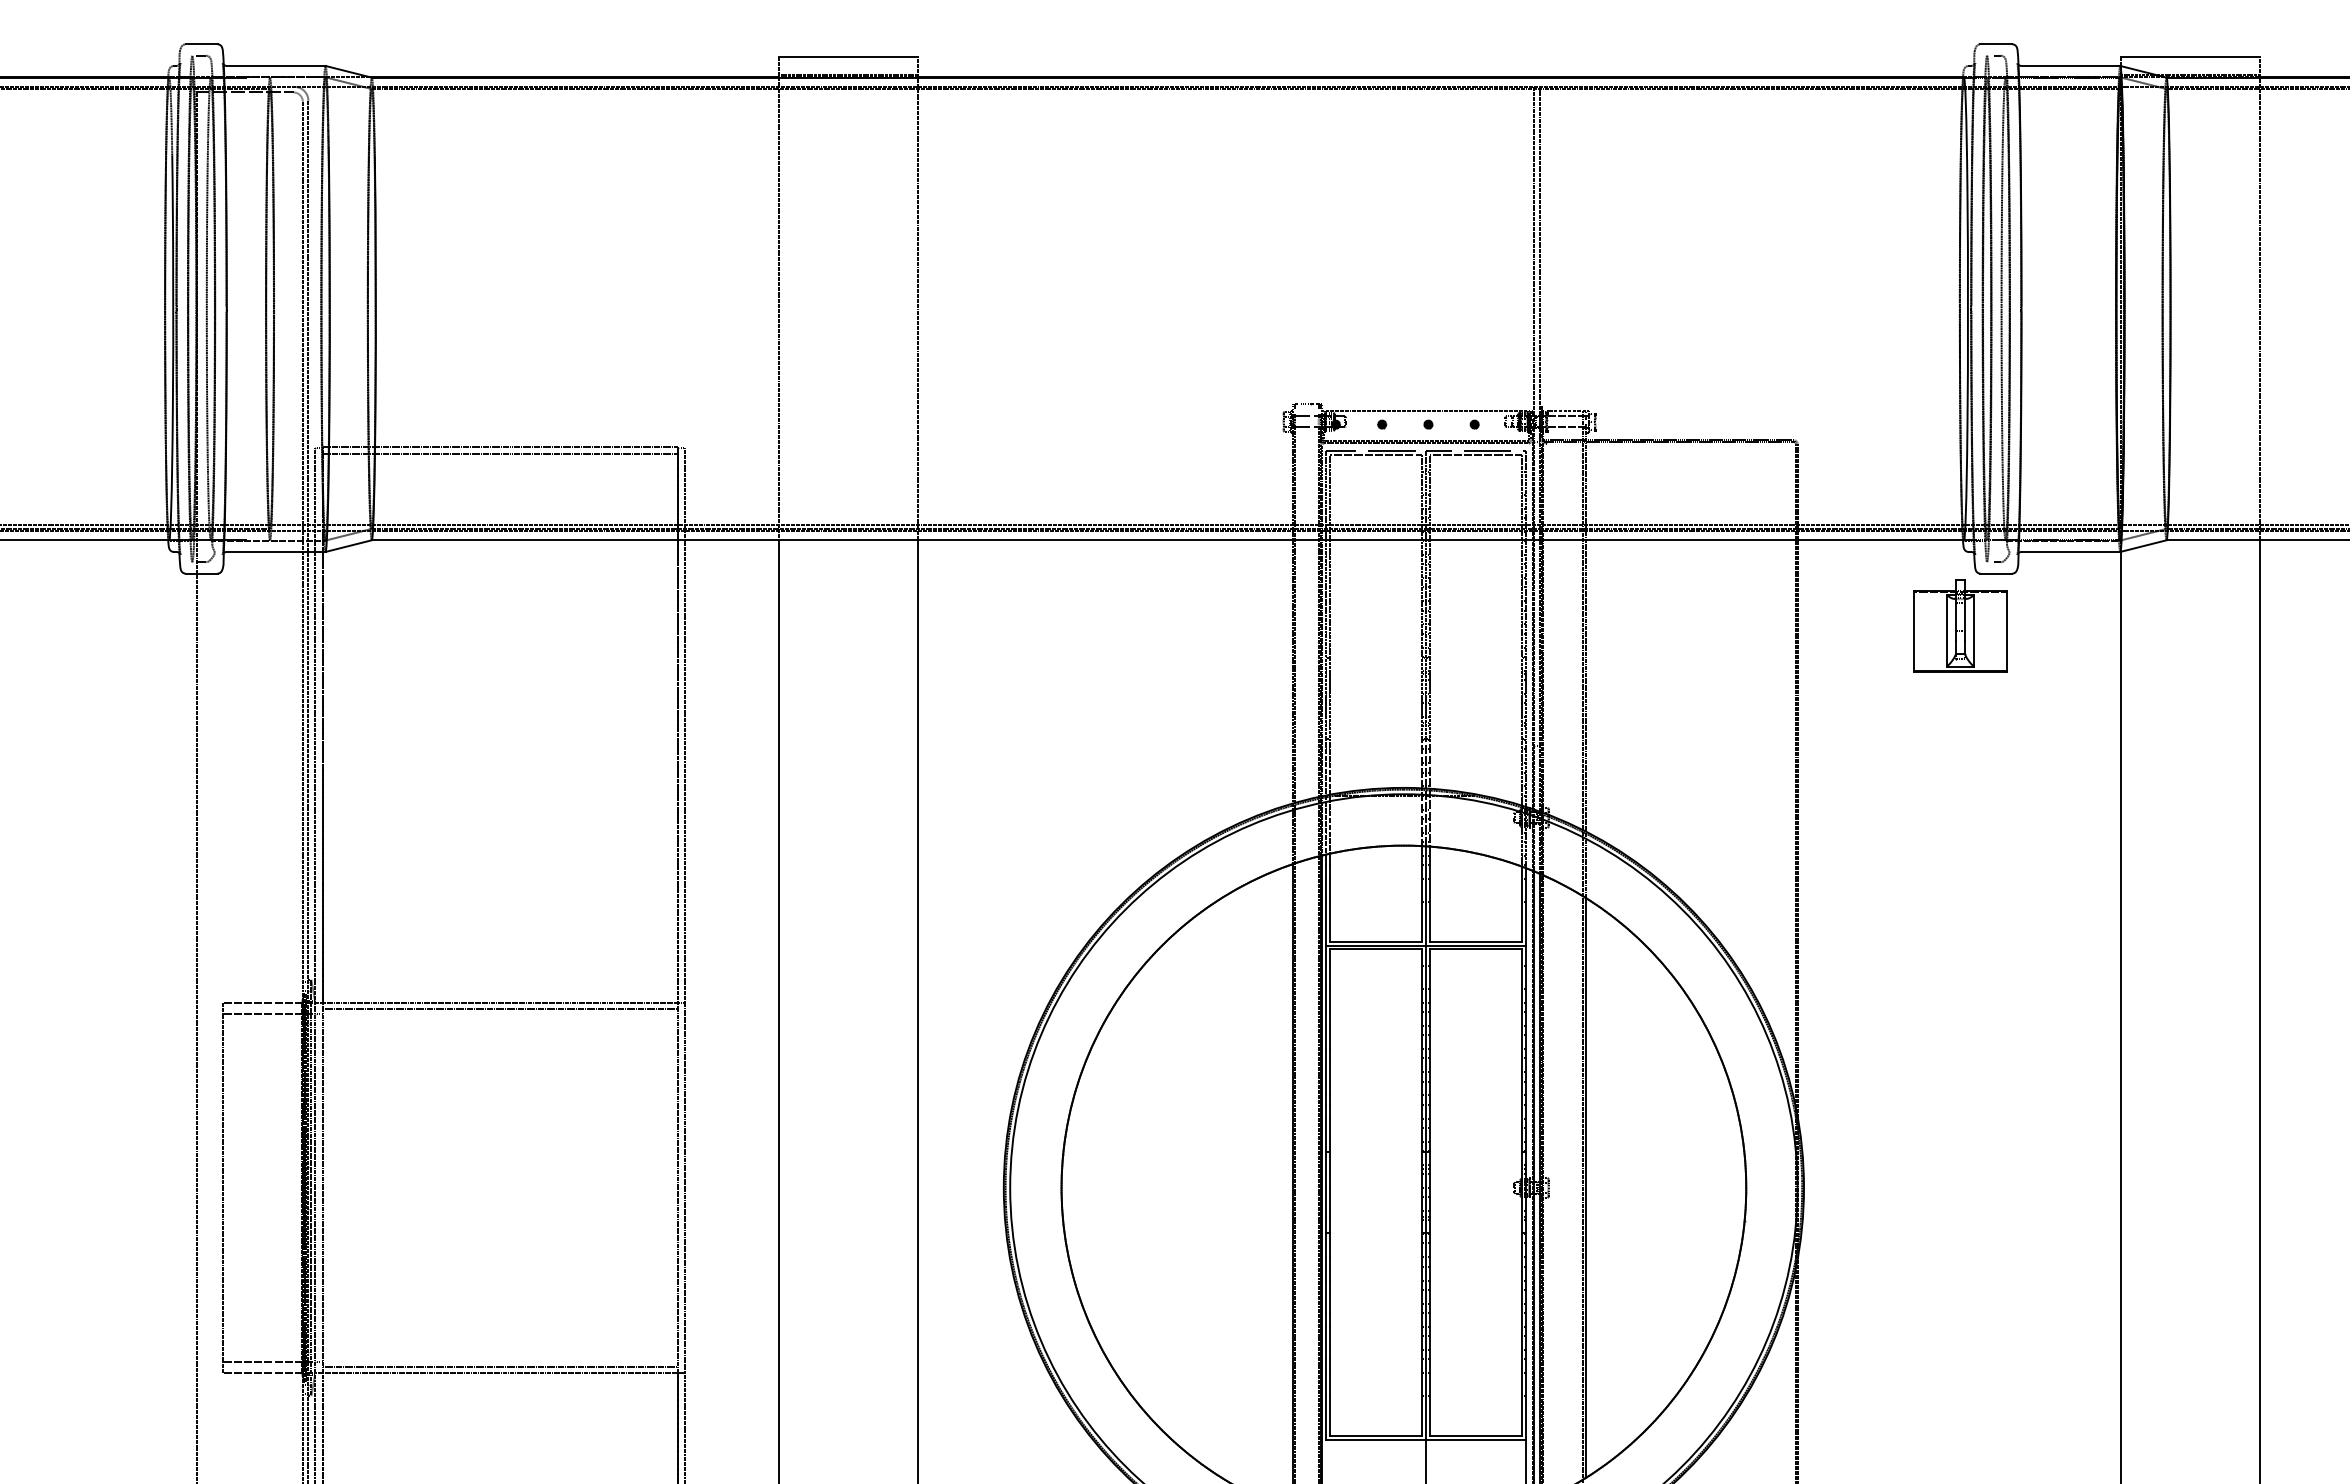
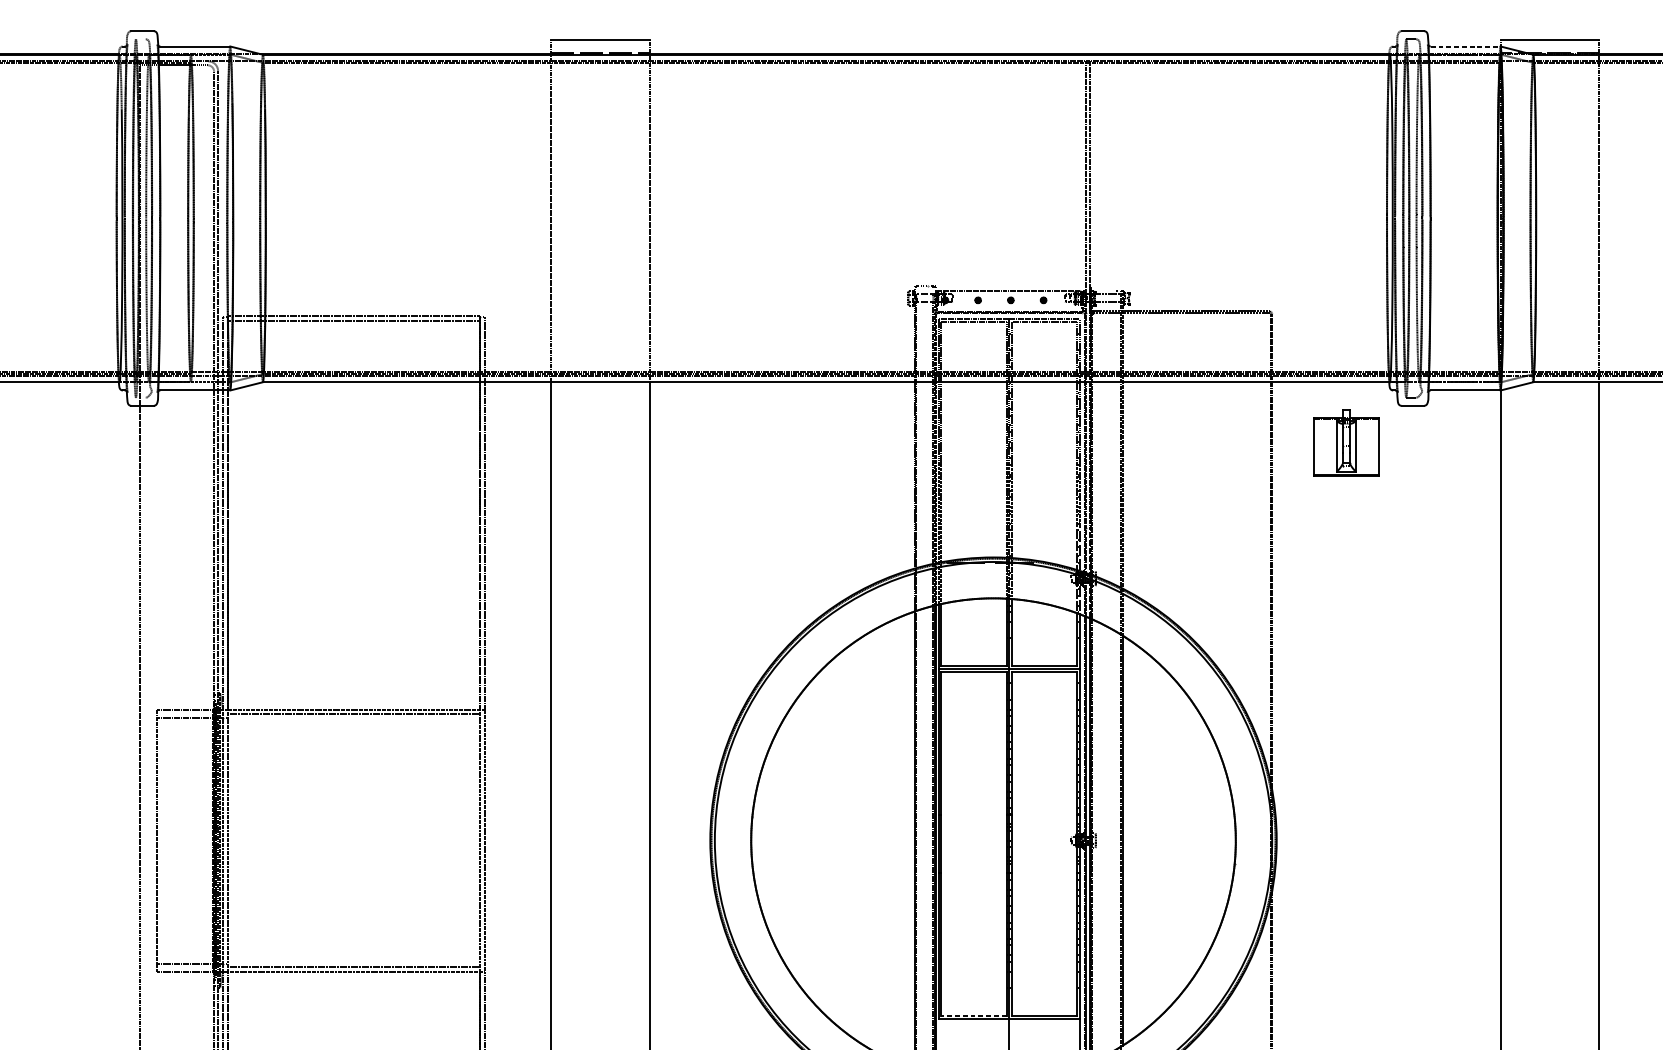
line: (2071, 65) -> (1466, 46), solid -> dashed
line: (1562, 410) -> (1105, 290), removed
part: (1960, 625) -> (1346, 442), moved
line: (1375, 1435) -> (973, 1015), solid -> dashed

